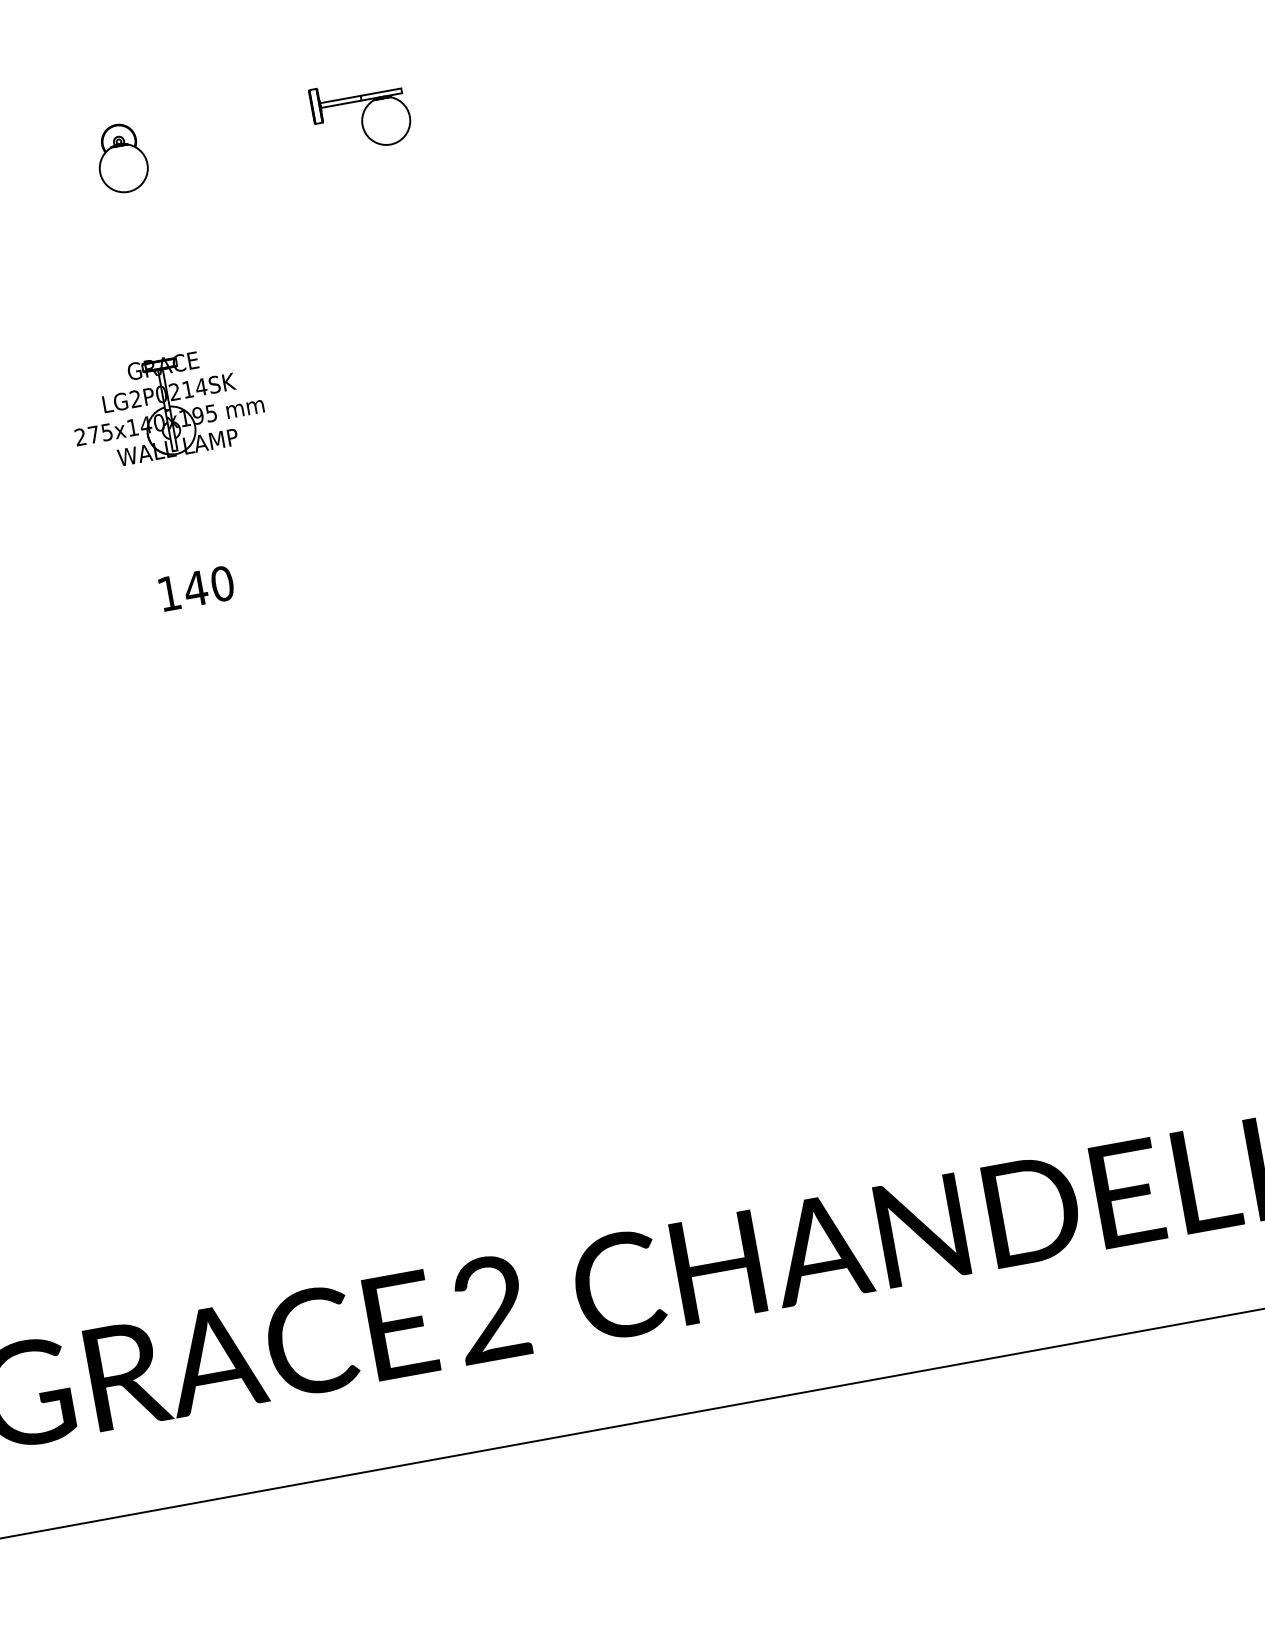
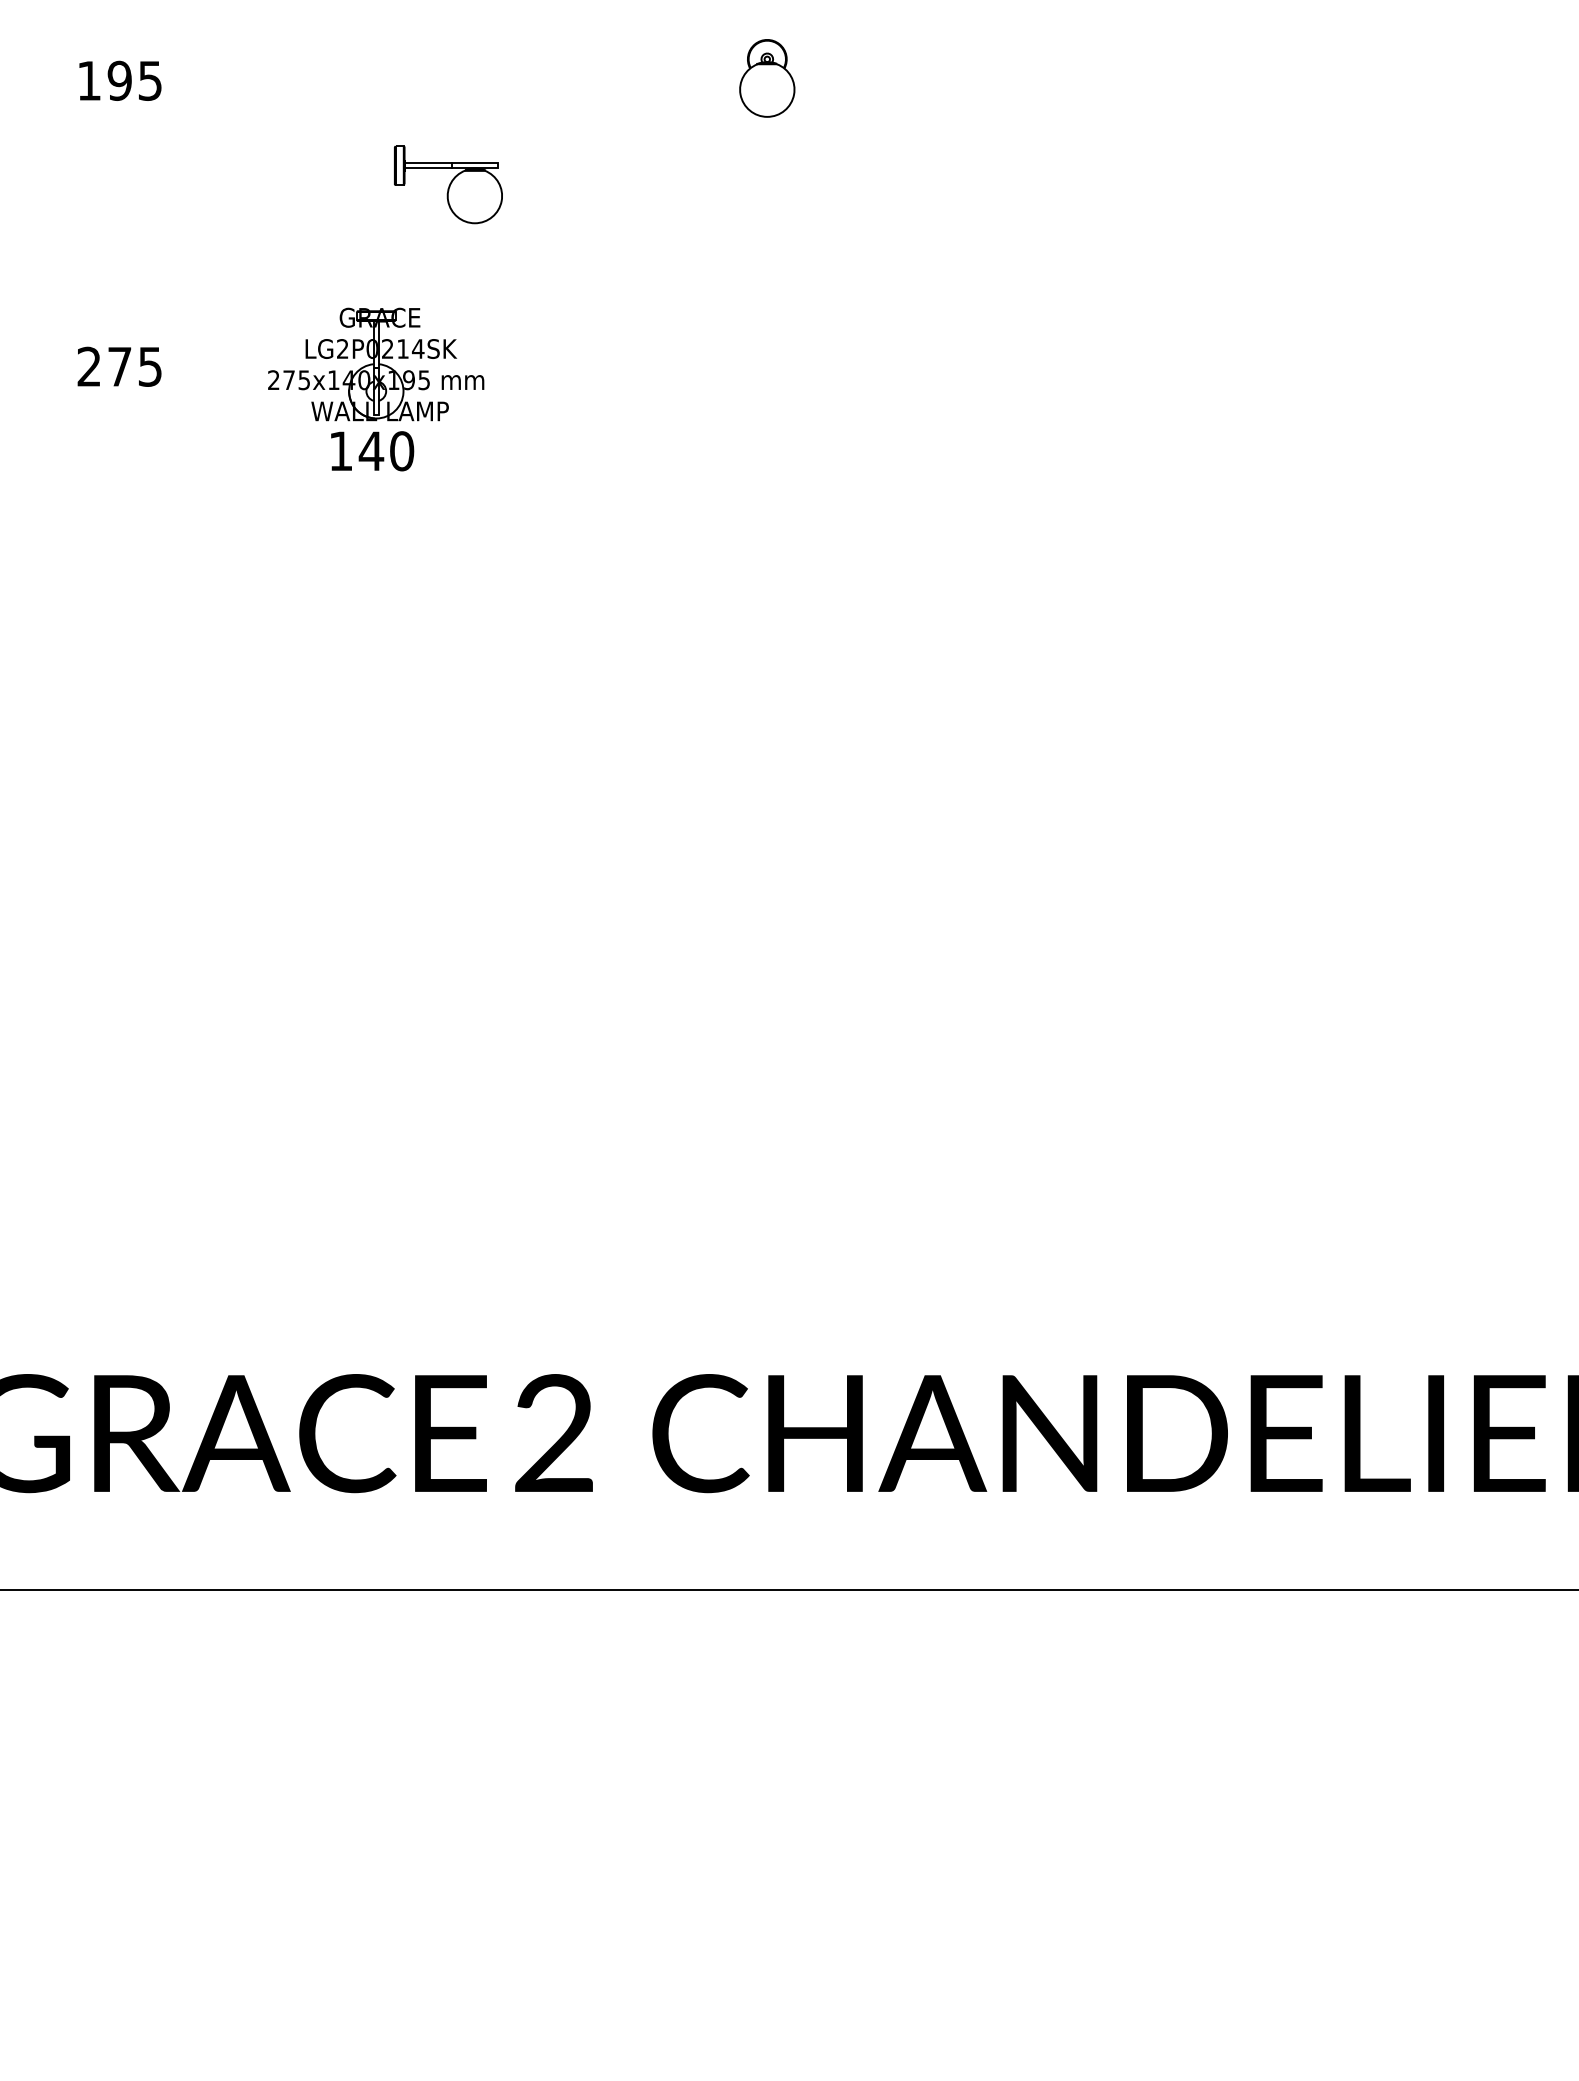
part: (361, 115) -> (448, 184), moved
part: (122, 158) -> (767, 78), moved
text: (196, 588) -> (372, 451), moved

